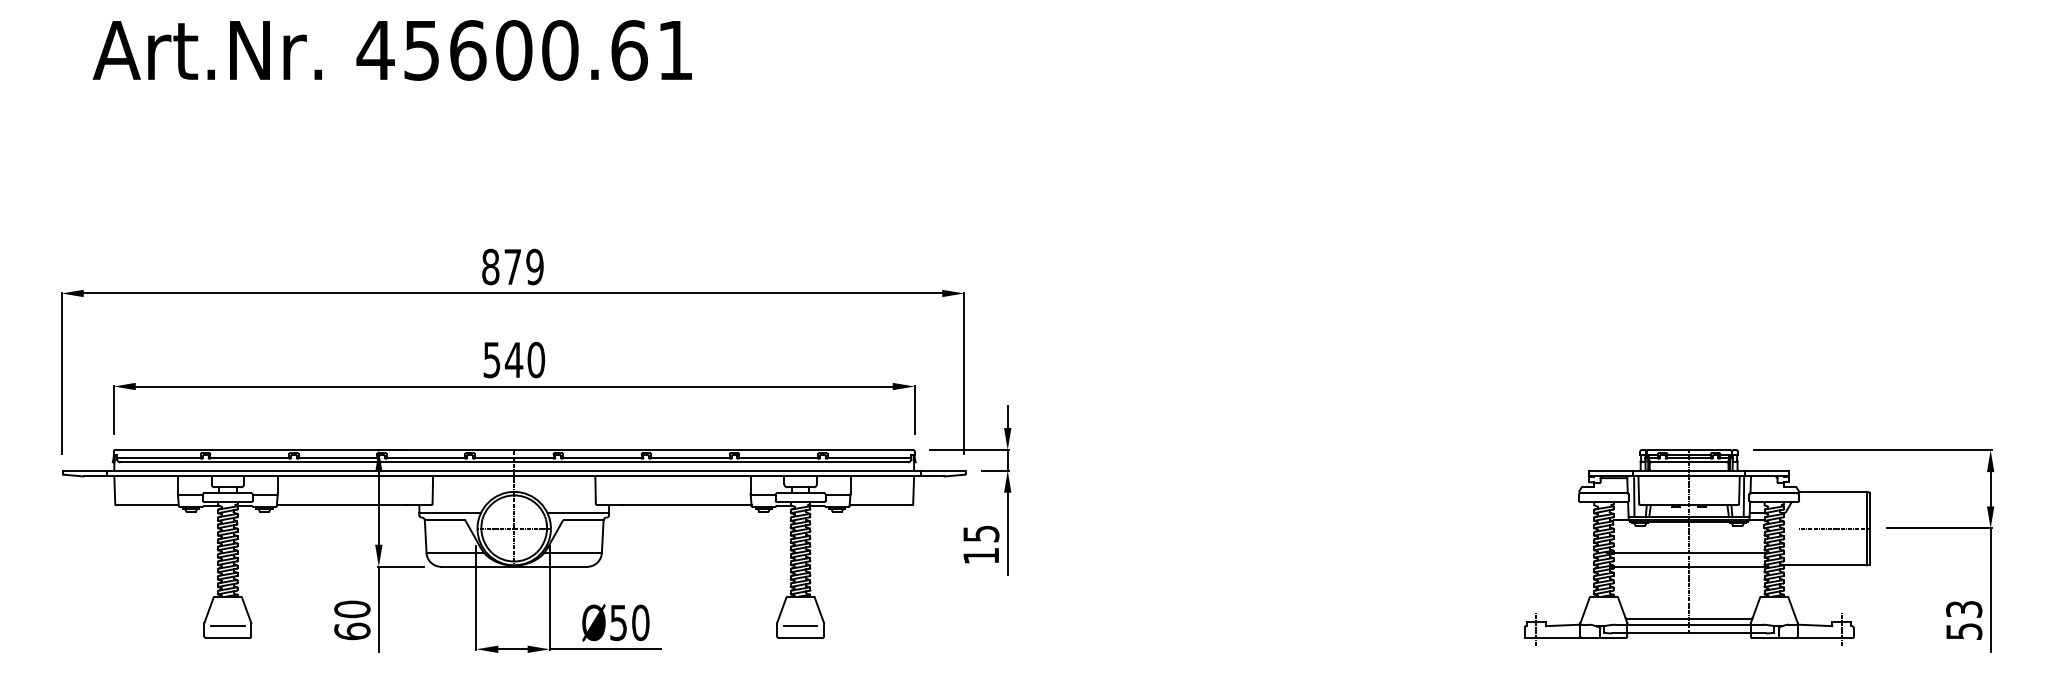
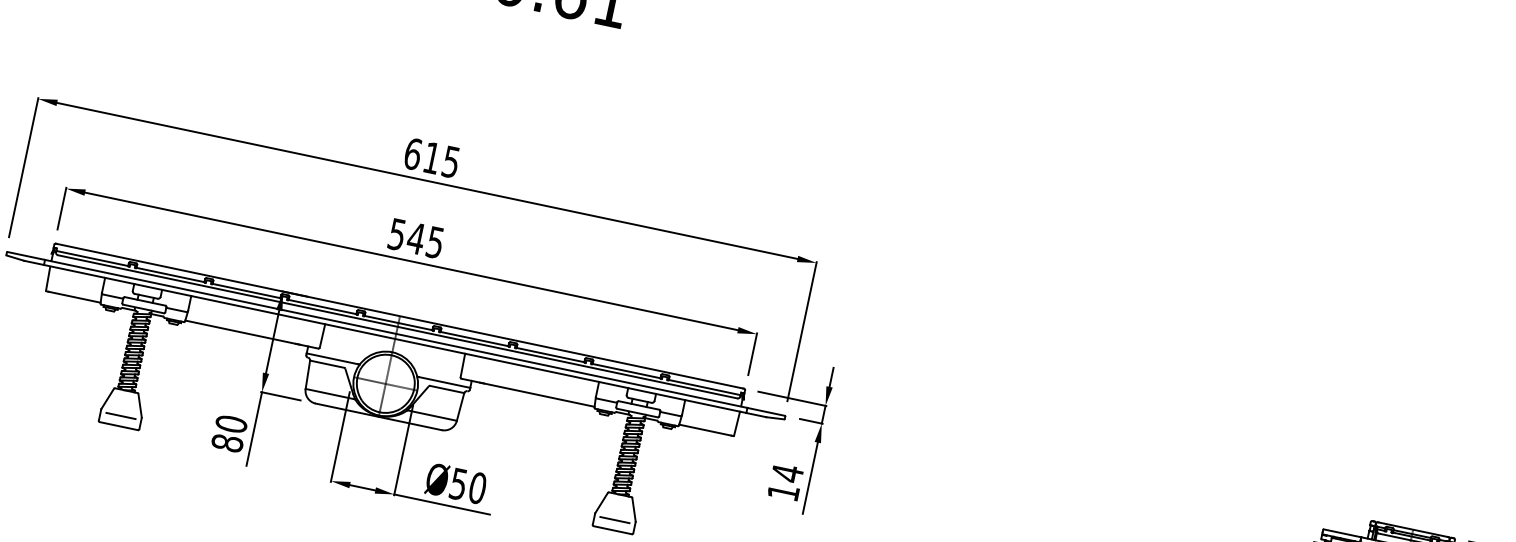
text: (512, 266) -> (431, 157), 879 -> 615
text: (536, 359) -> (435, 242), 540 -> 545
text: (981, 533) -> (787, 473), 15 -> 14
text: (352, 631) -> (227, 443), 60 -> 80

